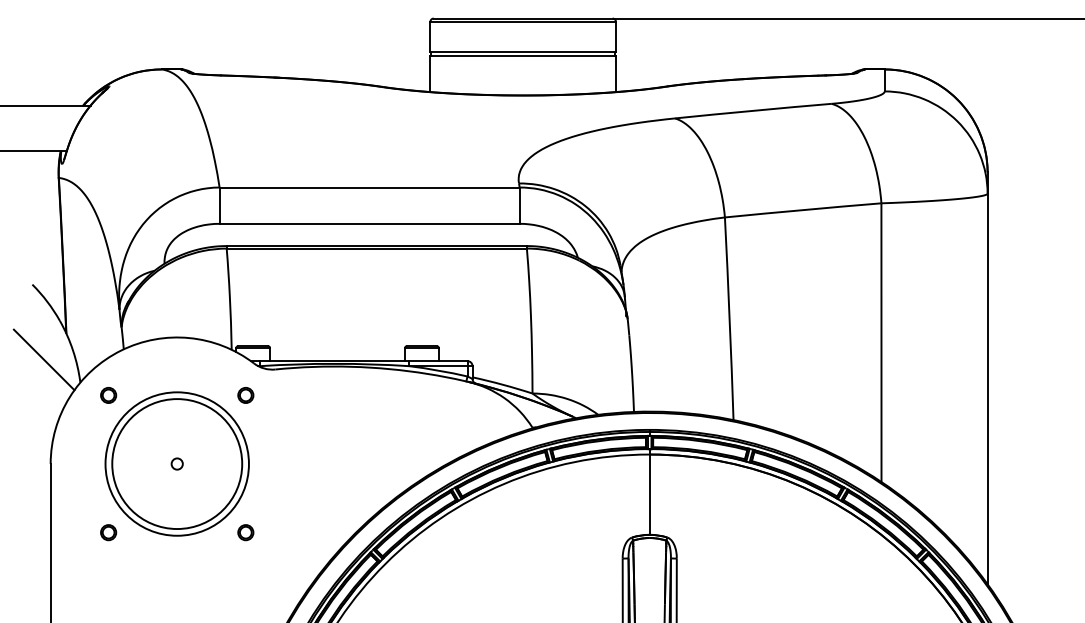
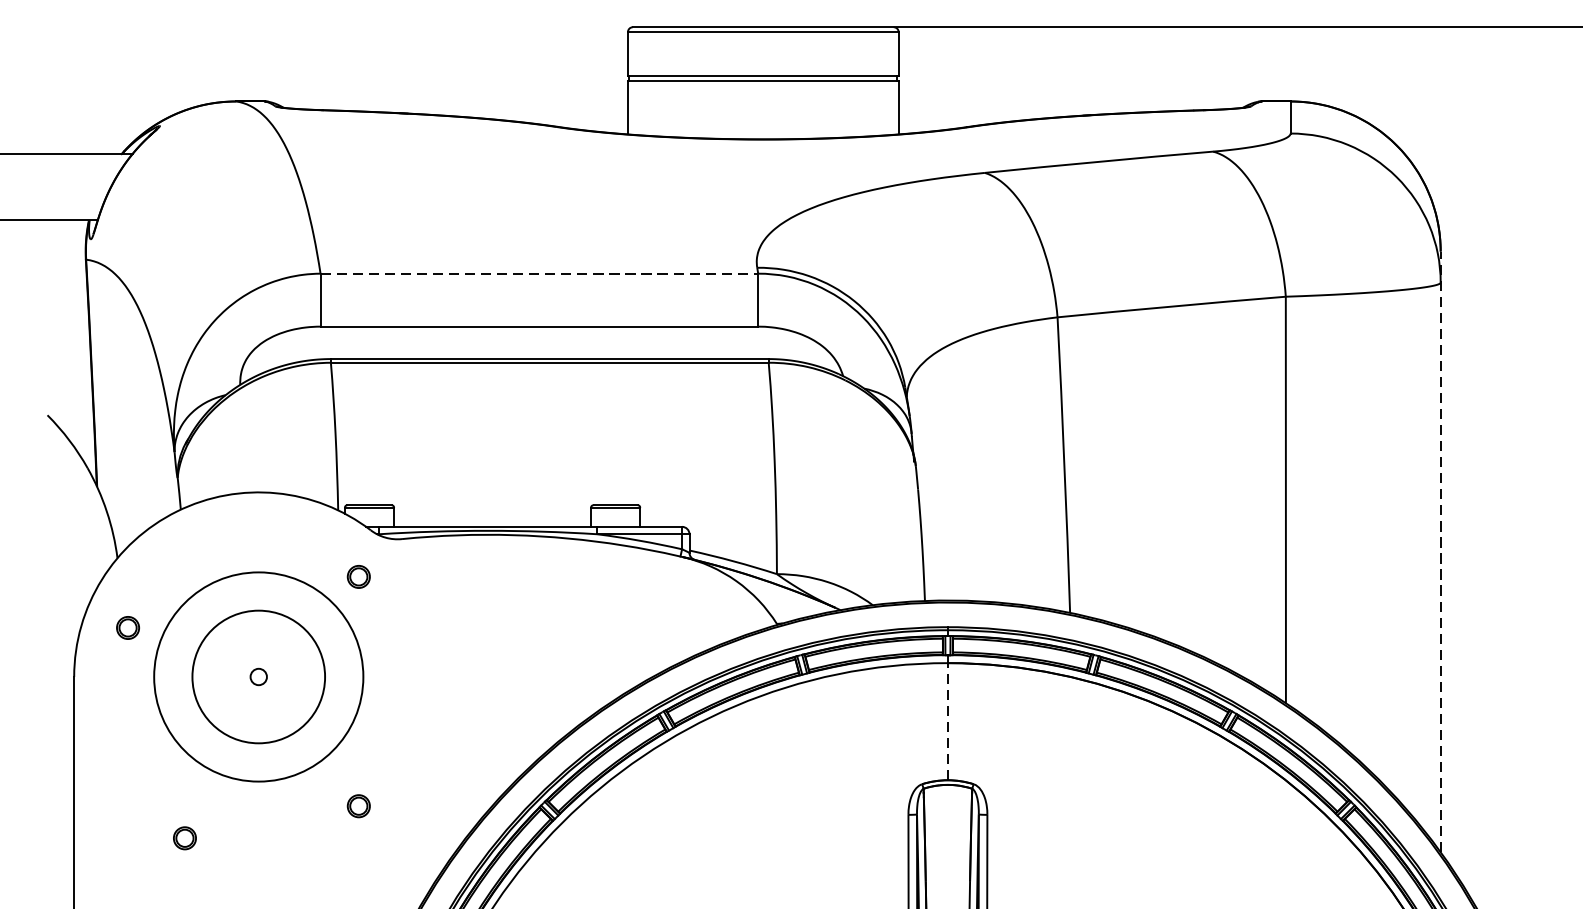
line: (370, 187) -> (540, 273), solid -> dashed
line: (43, 359) -> (63, 524), removed
line: (987, 378) -> (1440, 552), solid -> dashed
part: (108, 395) -> (127, 628), moved
circle: (177, 464) -> (259, 677), size x0.7
line: (649, 494) -> (947, 721), solid -> dashed
part: (108, 532) -> (184, 838), moved
part: (245, 532) -> (358, 805), moved

